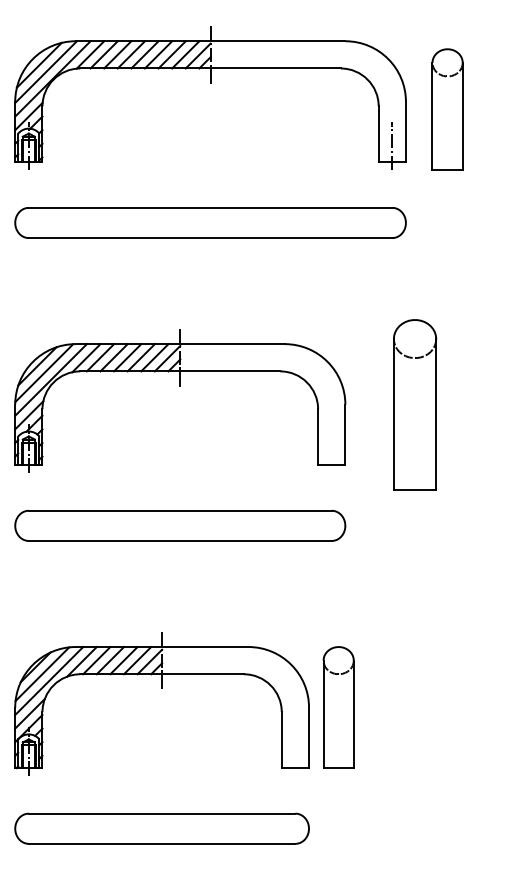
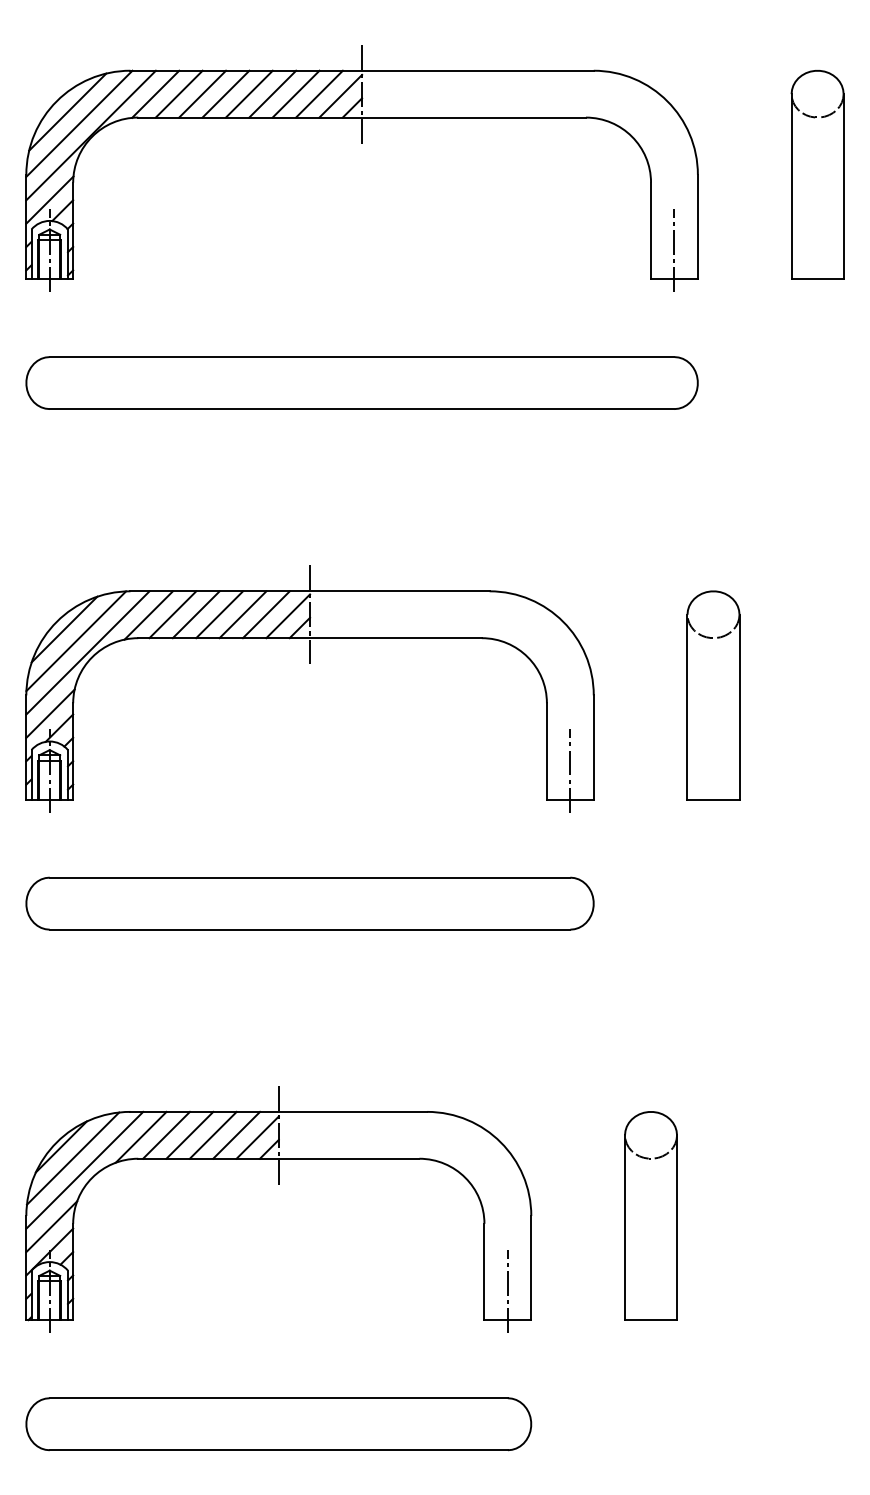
part: (447, 109) -> (817, 174), moved
part: (414, 404) -> (712, 695), size x0.71
line: (331, 448) -> (569, 770), added
part: (338, 707) -> (650, 1215), moved
line: (295, 751) -> (508, 1291), added

